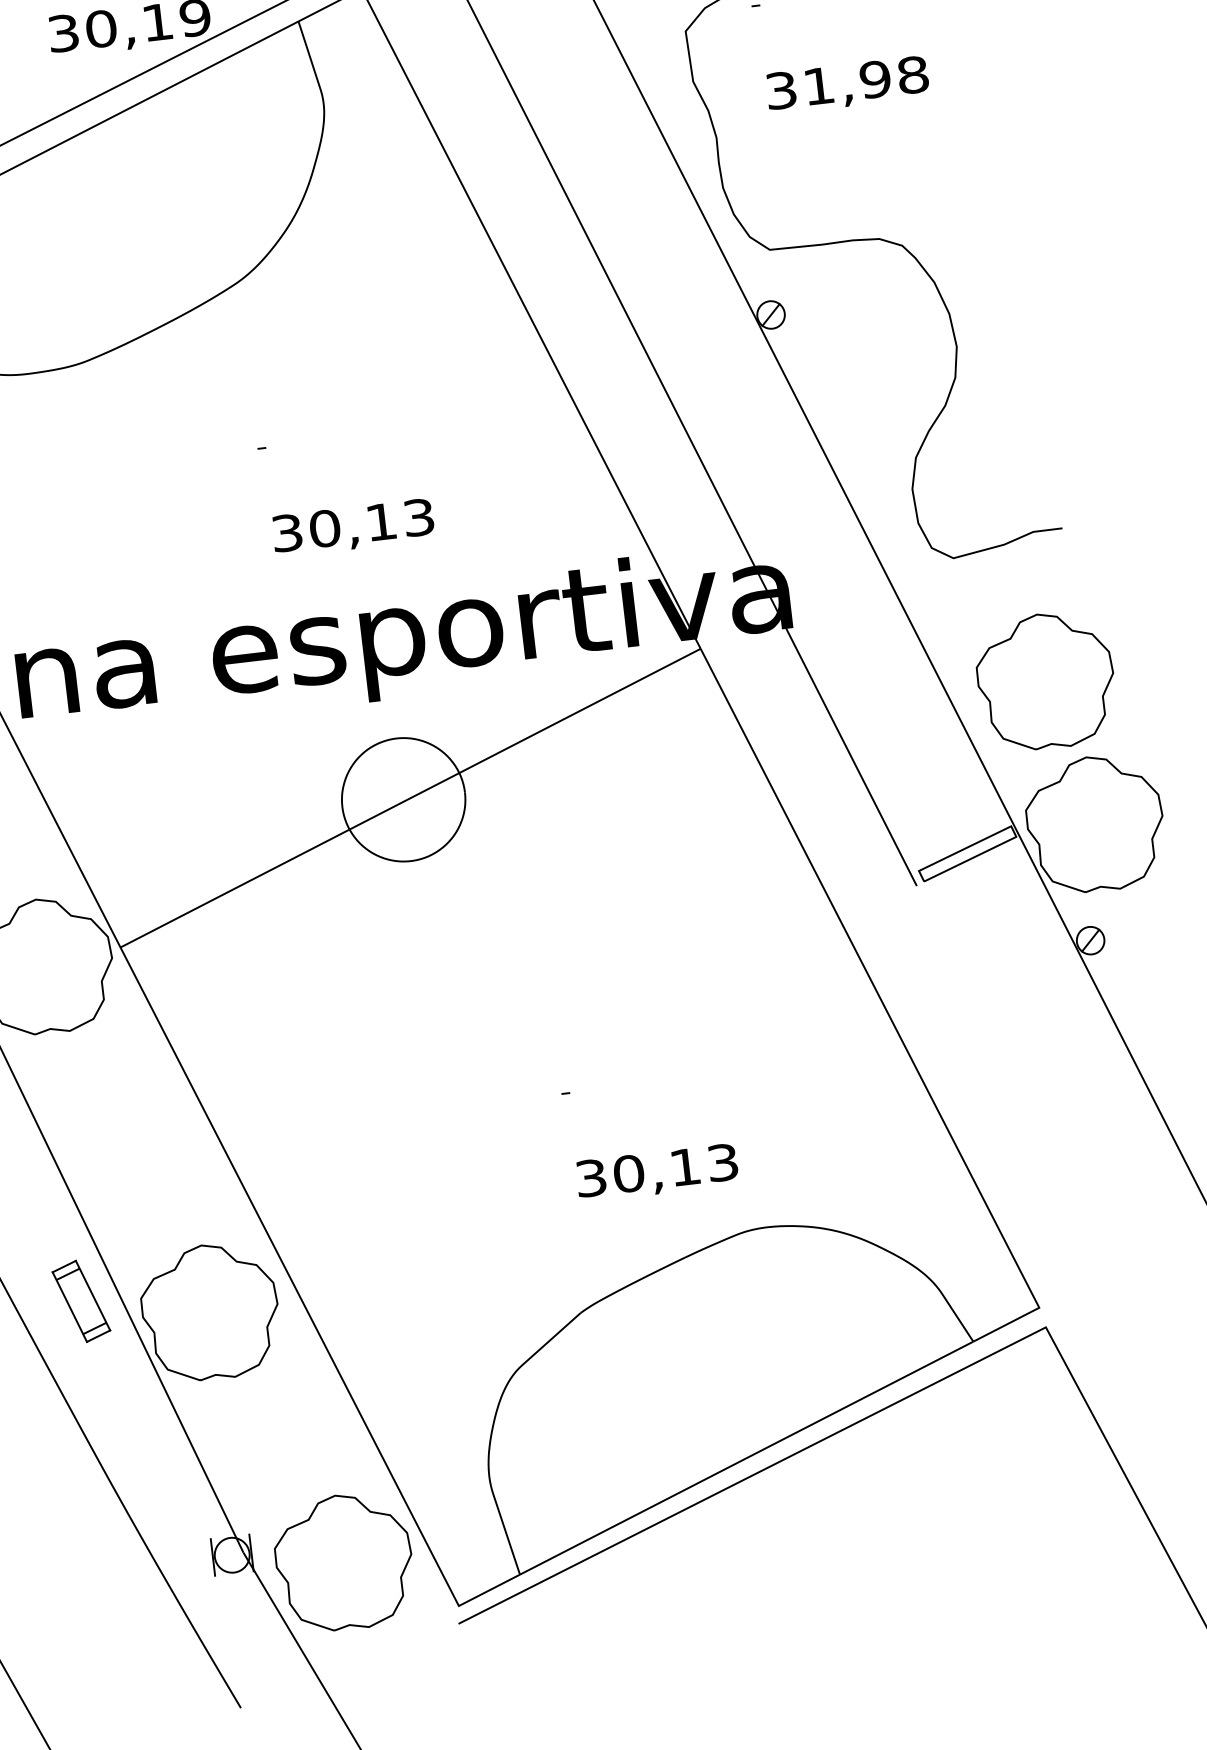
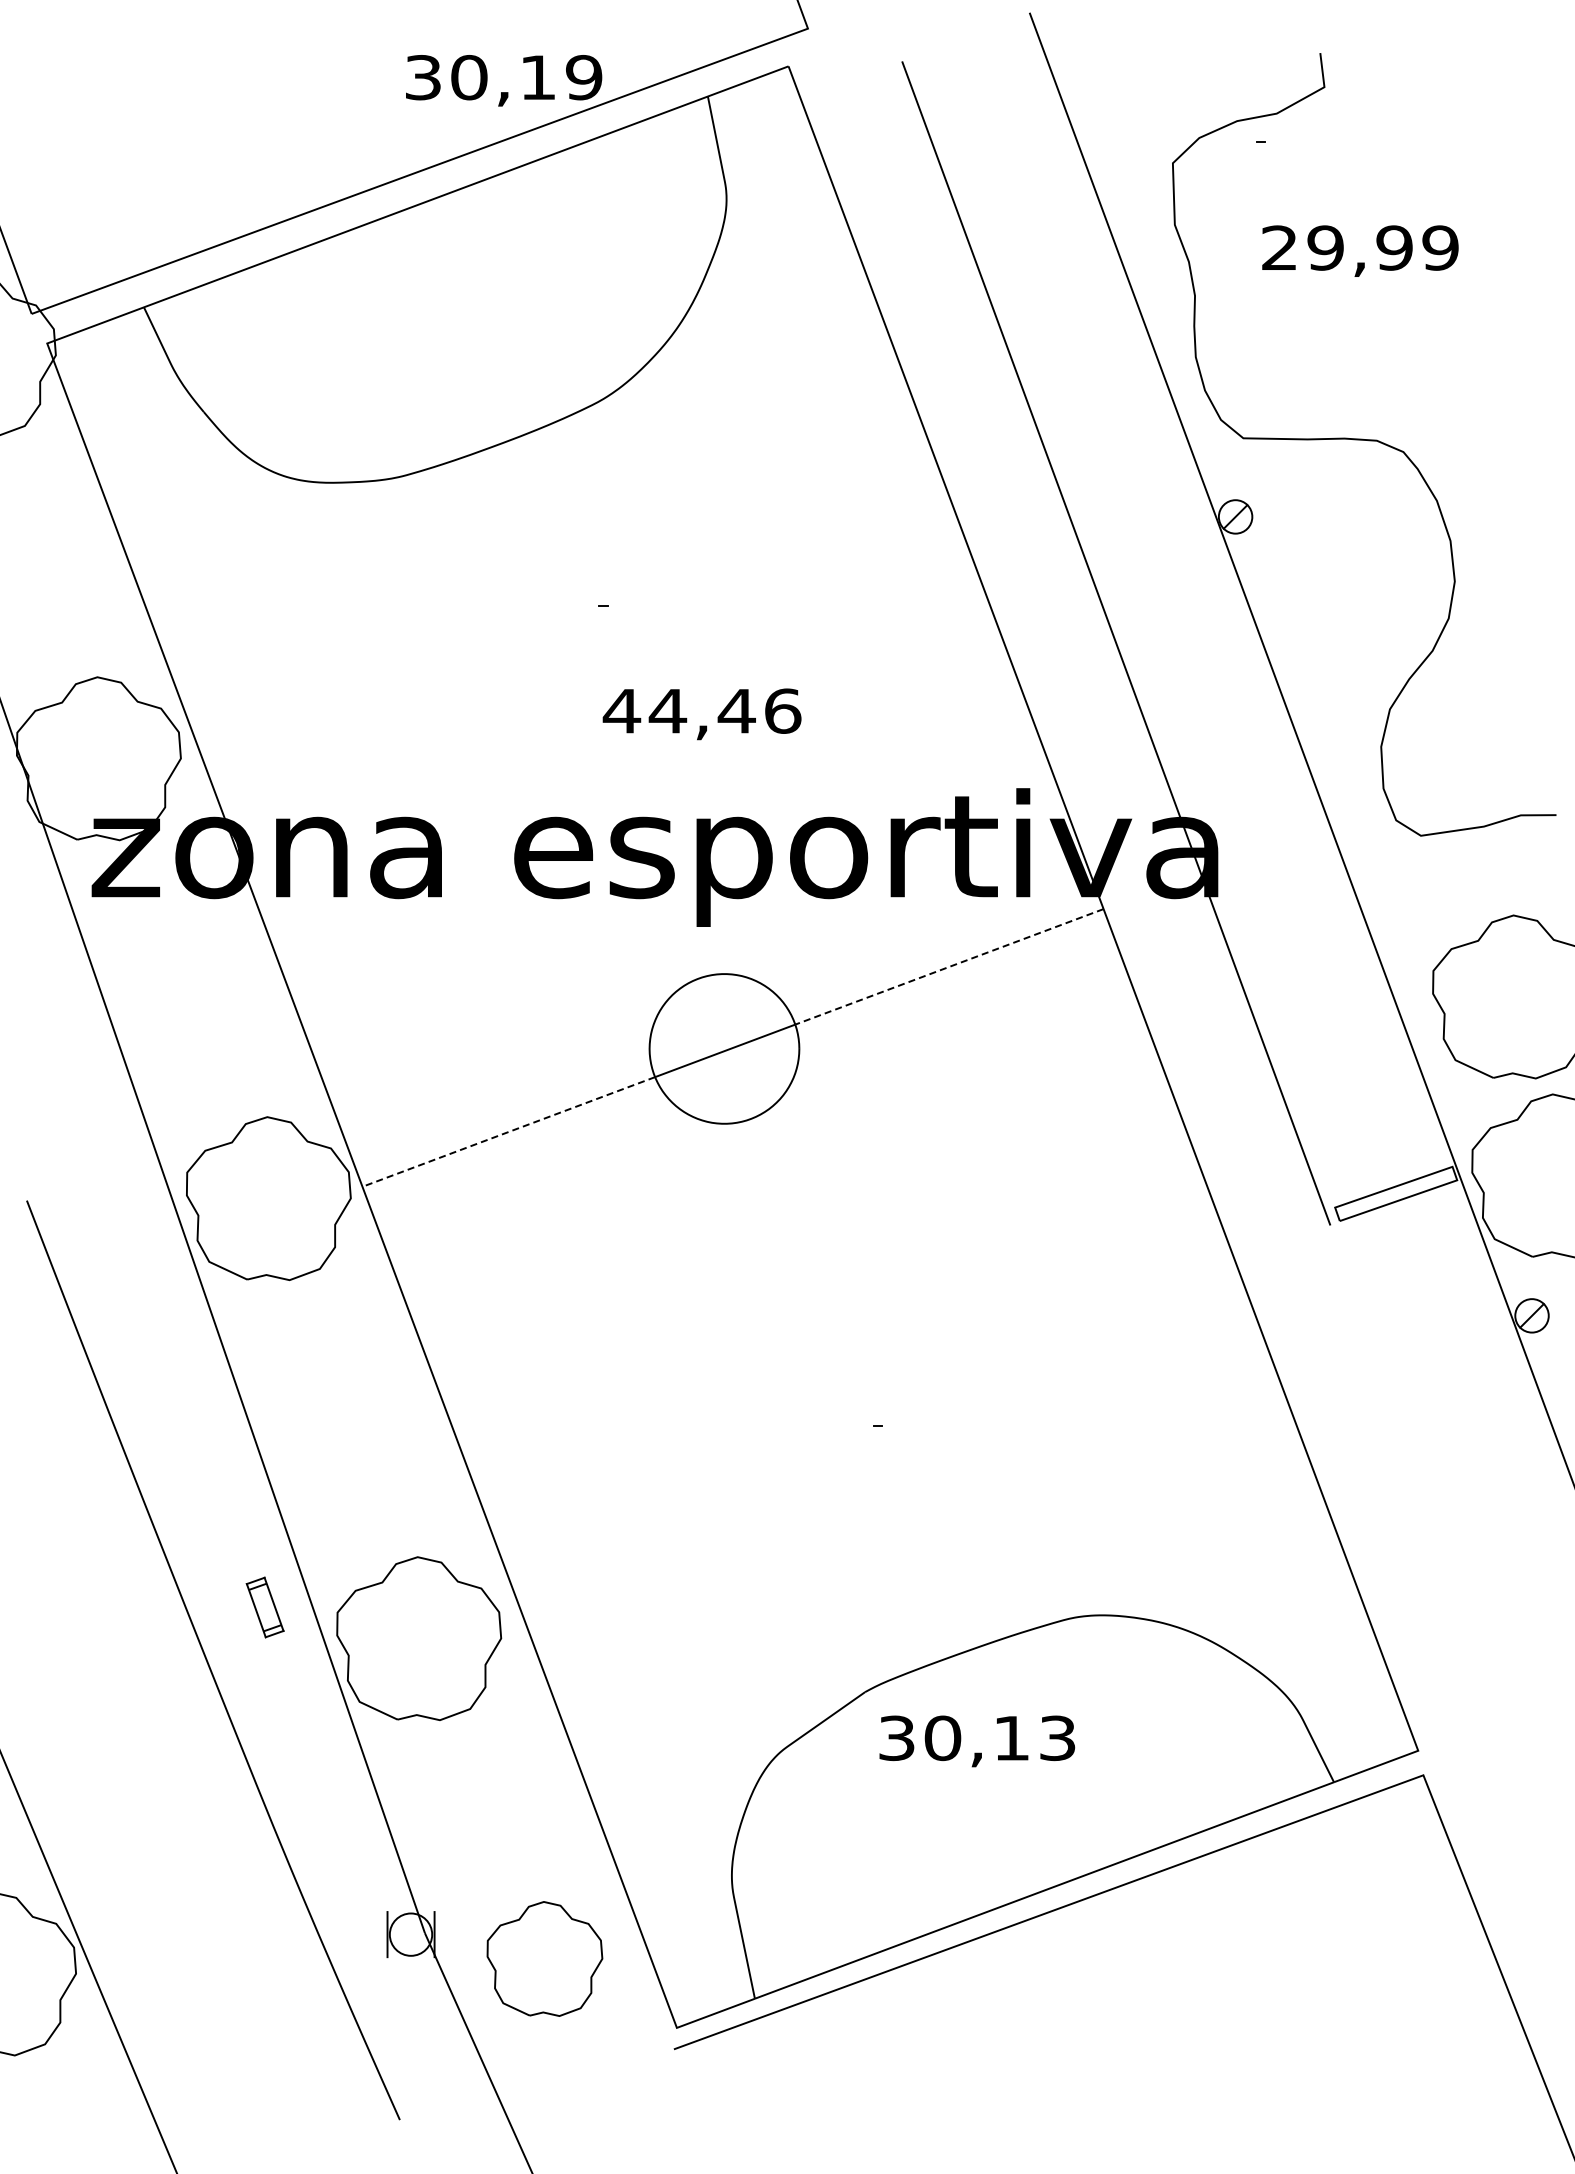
text: (847, 82) -> (1360, 247), 31,98 -> 29,99
text: (352, 524) -> (701, 710), 30,13 -> 44,46
line: (580, 710) -> (949, 966), solid -> dashed
line: (234, 889) -> (508, 1132), solid -> dashed
text: (657, 1173) -> (977, 1741), moved
part: (80, 1301) -> (264, 1607), size x0.6
part: (343, 1561) -> (544, 1958), size x0.7

